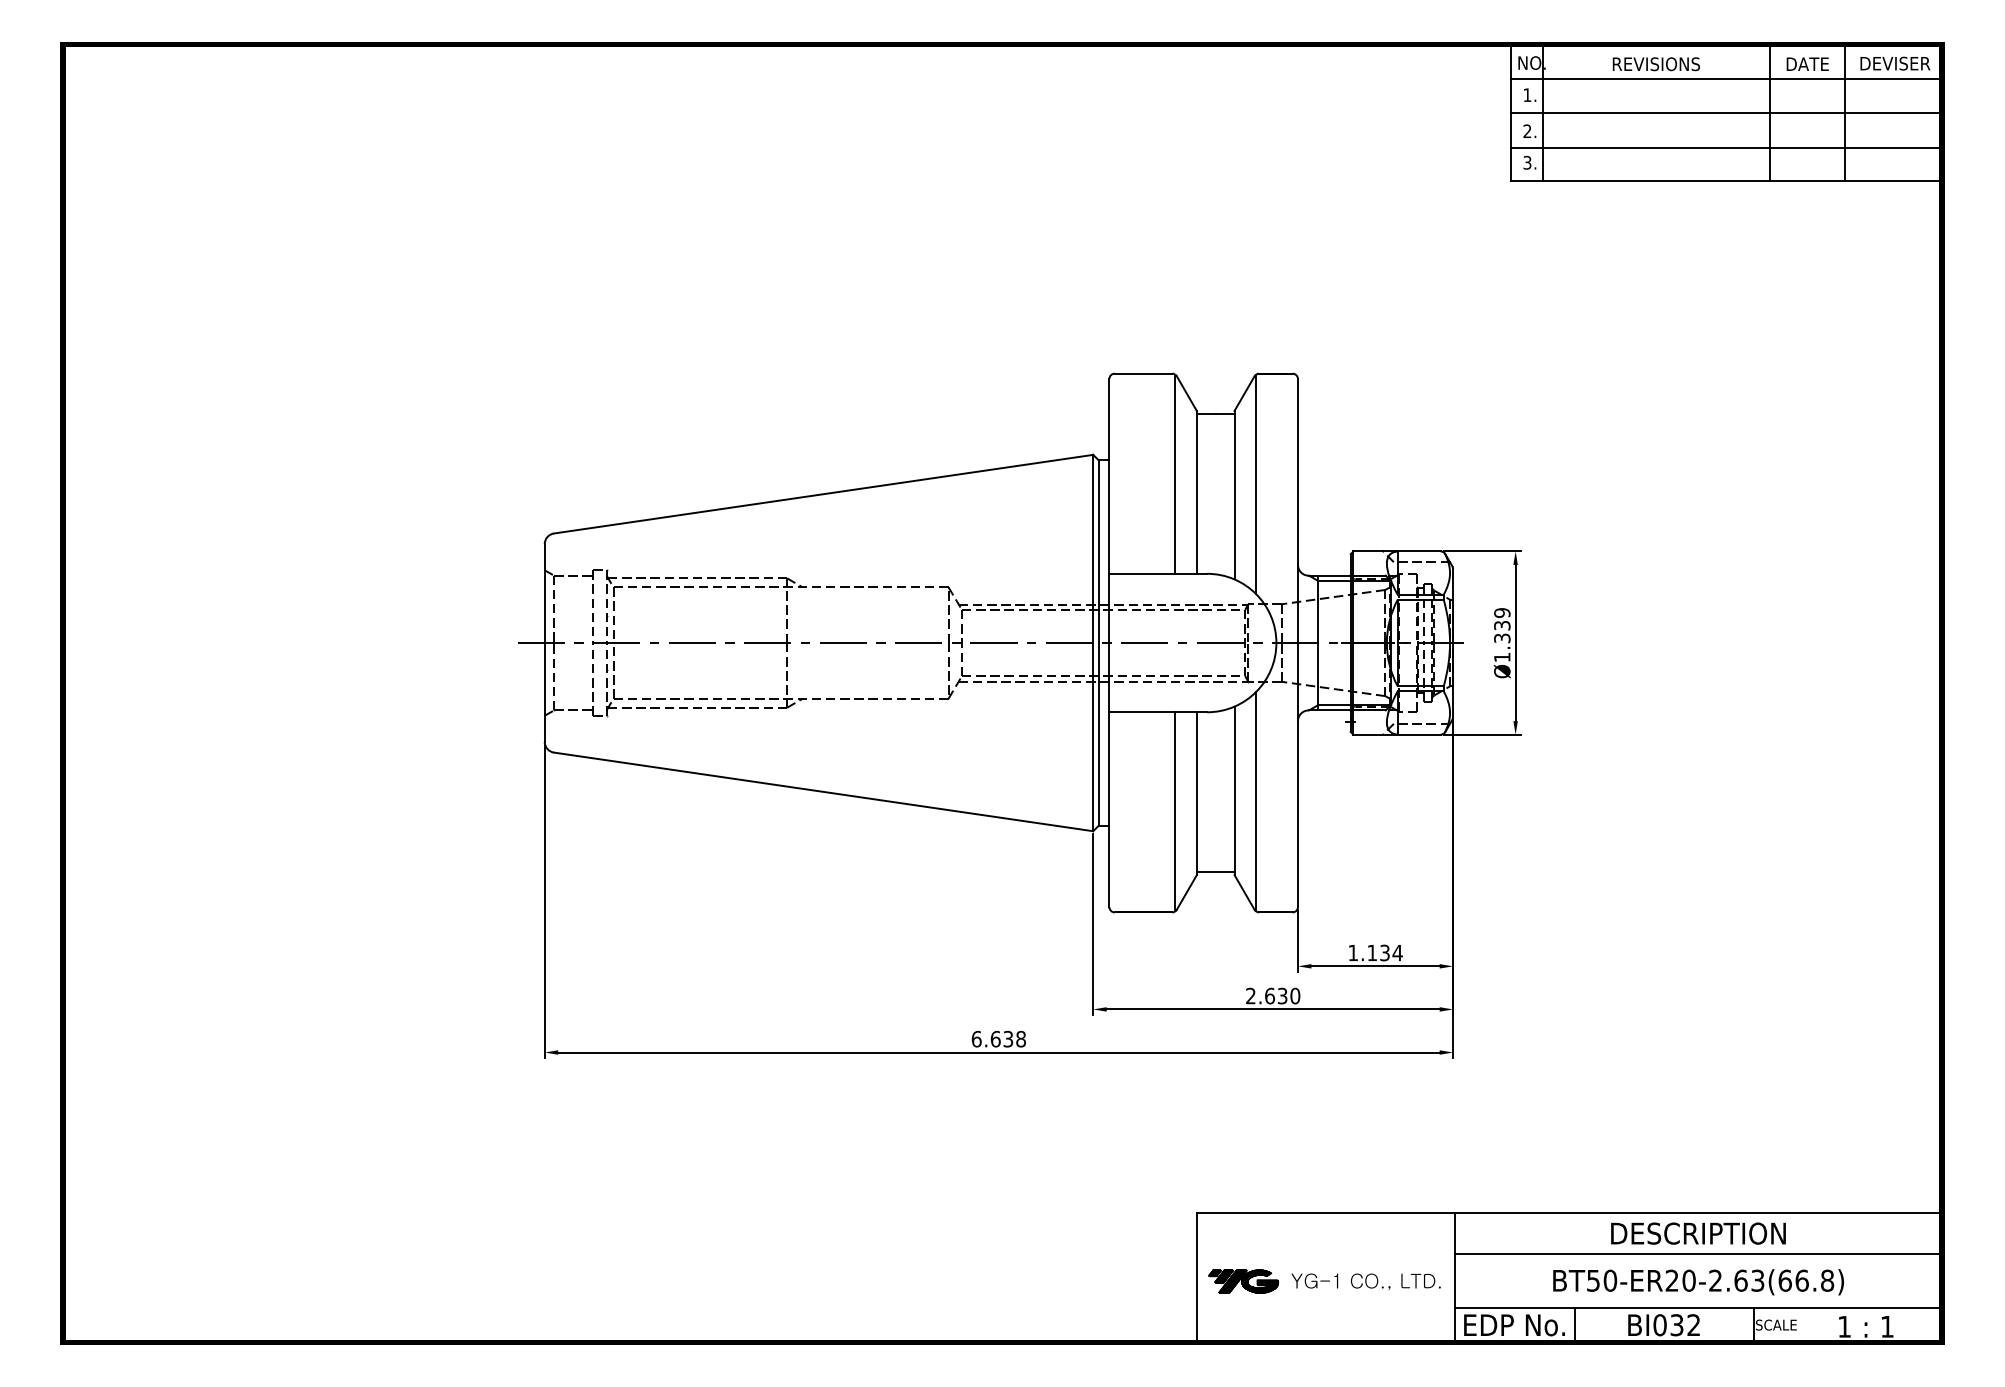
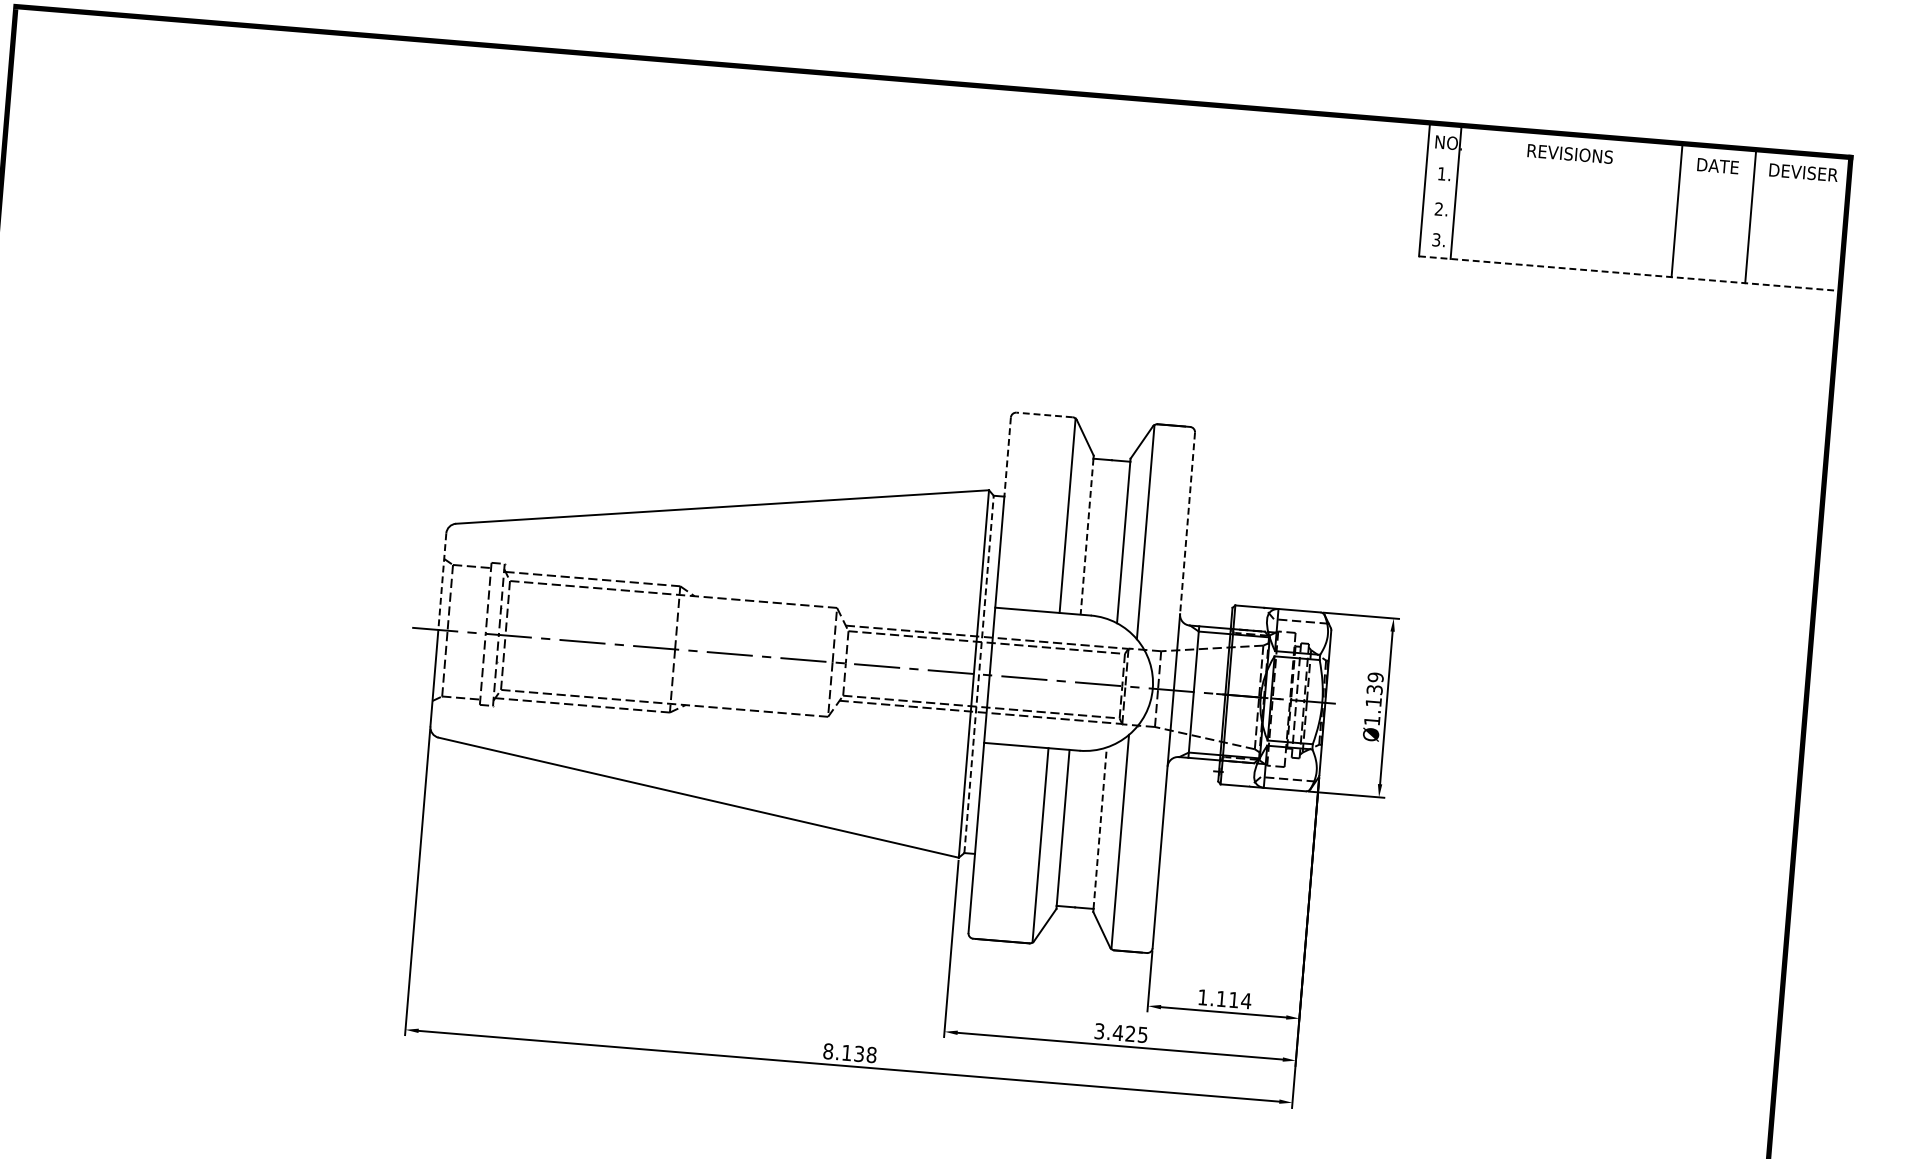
line: (1726, 78) -> (1637, 173), removed
line: (1726, 113) -> (1634, 207), removed
line: (1726, 147) -> (1632, 240), removed
line: (1726, 180) -> (1629, 273), solid -> dashed
line: (1143, 373) -> (1044, 414), solid -> dashed
line: (1109, 419) -> (1007, 457), solid -> dashed
line: (1297, 471) -> (1187, 522), solid -> dashed
line: (1196, 493) -> (1086, 536), solid -> dashed
line: (544, 594) -> (442, 582), solid -> dashed
text: (1502, 638) -> (1373, 702), Ø1.339 -> Ø1.139
line: (1098, 643) -> (979, 674), solid -> dashed
line: (1234, 789) -> (1100, 828), solid -> dashed
text: (1384, 952) -> (1233, 999), 1.134 -> 1.114
text: (1273, 995) -> (1121, 1032), 2.630 -> 3.425
text: (985, 1038) -> (837, 1051), 6.638 -> 8.138

